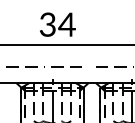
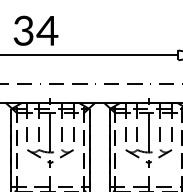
text: (57, 24) -> (35, 30), moved

